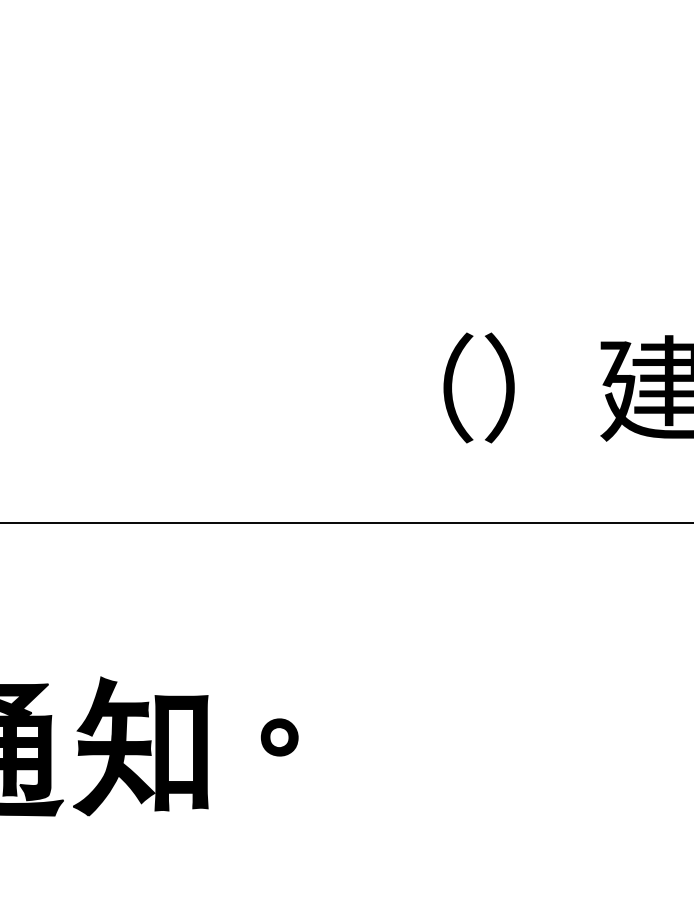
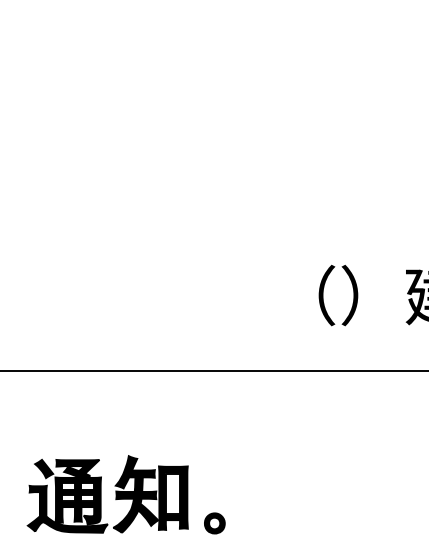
part: (279, 737) -> (214, 523), moved

